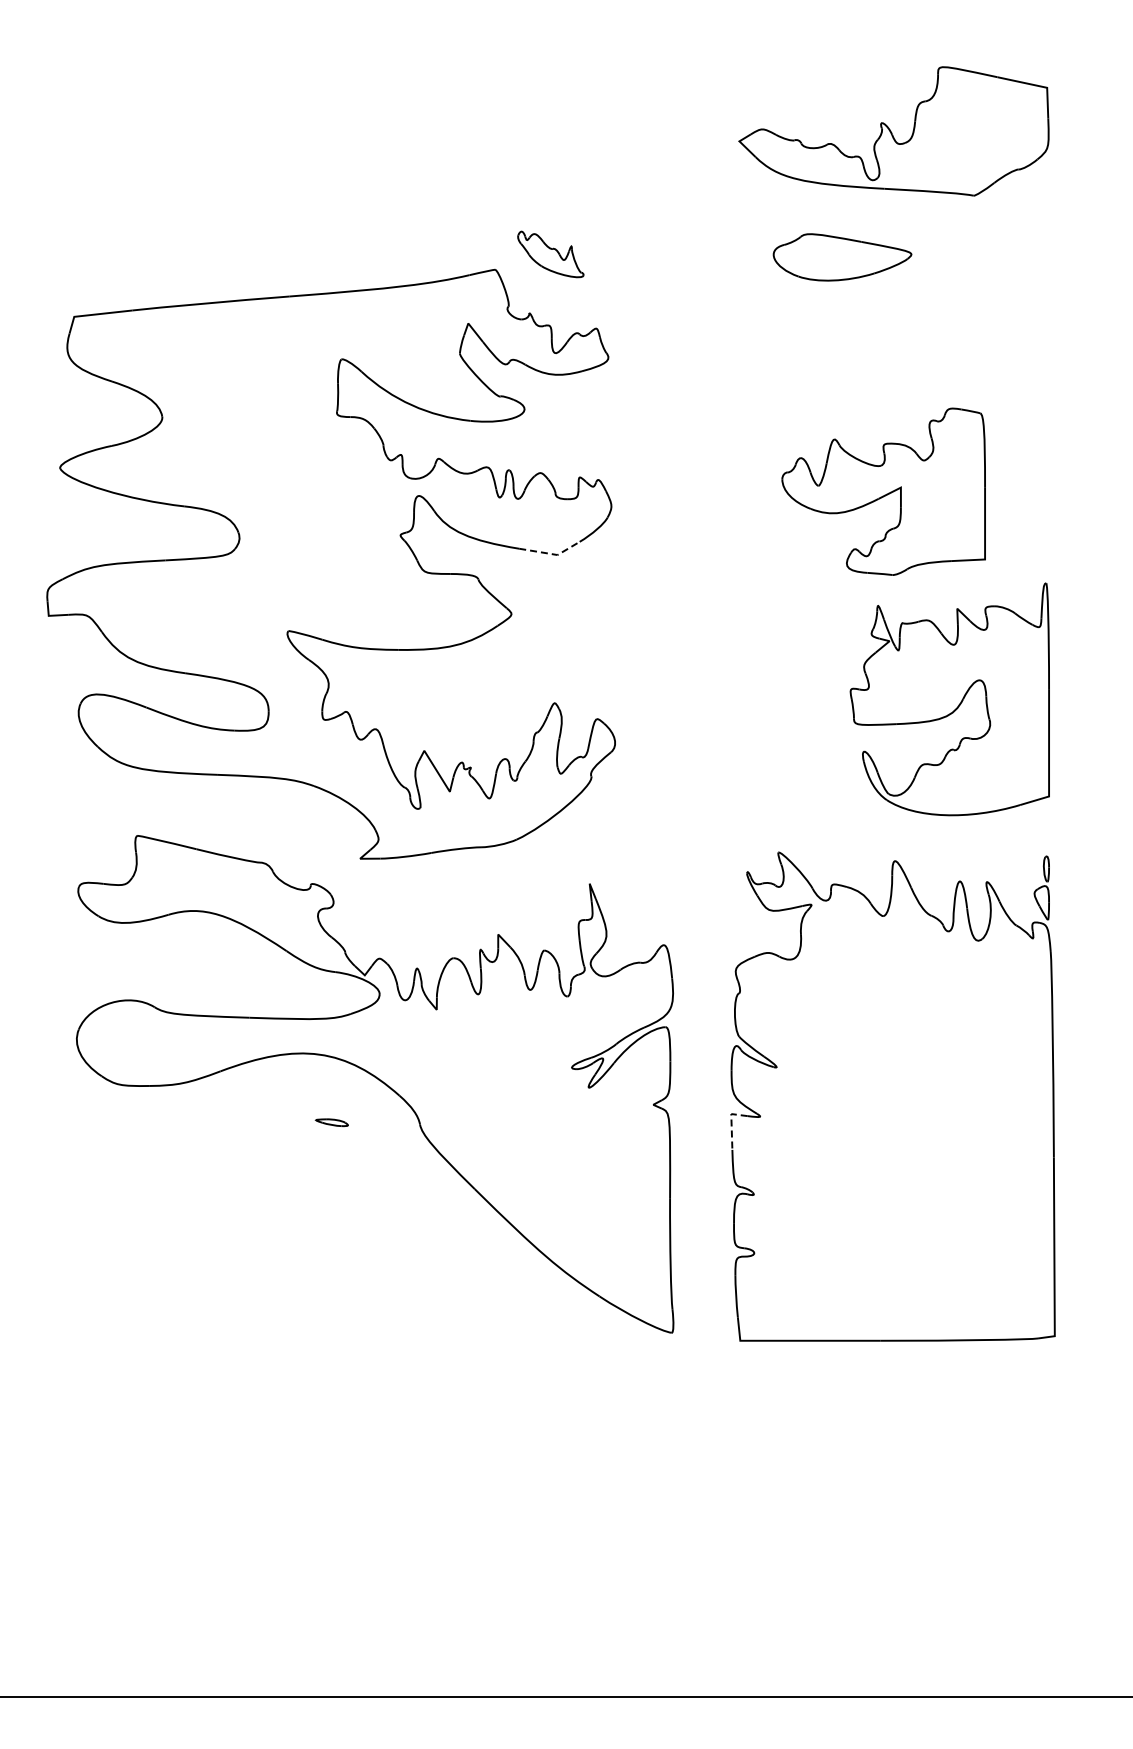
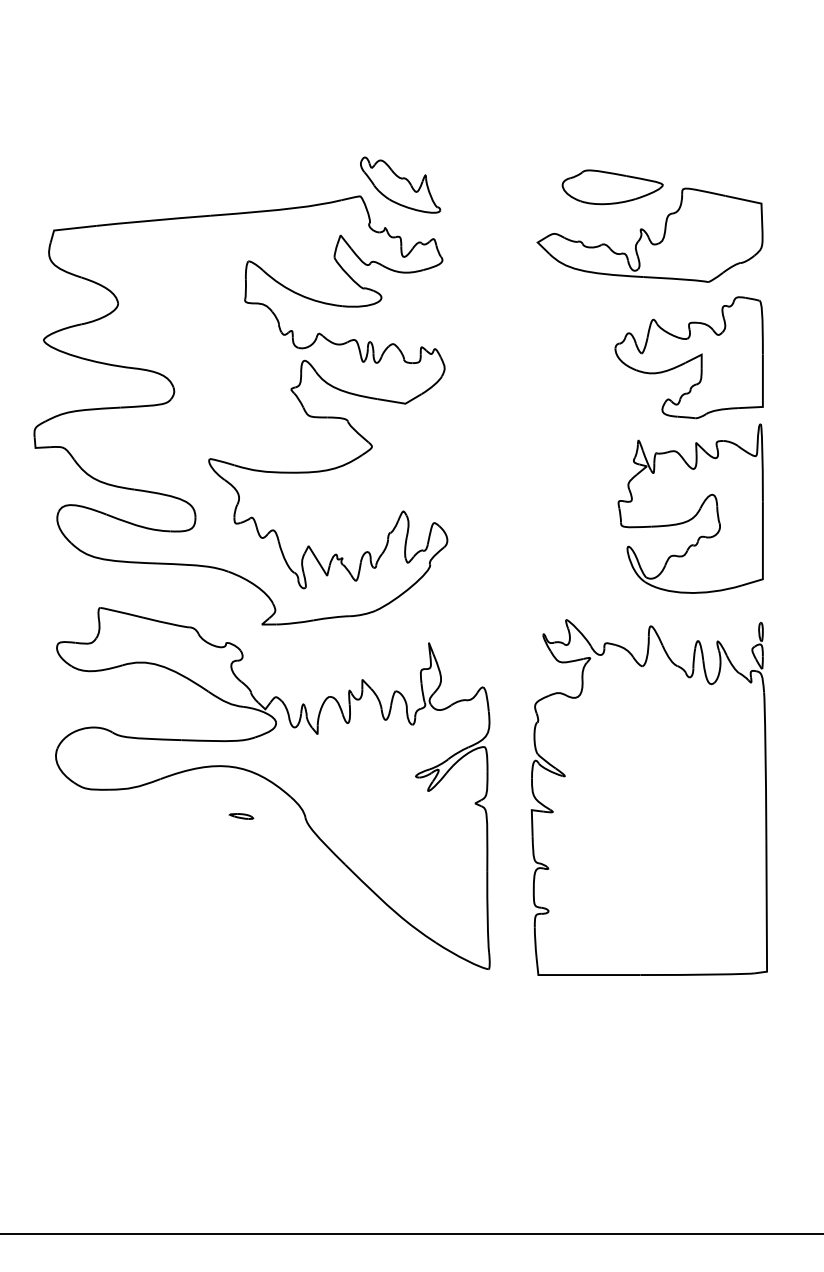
part: (893, 131) -> (649, 235), moved
part: (550, 254) -> (400, 185), size x1.67
part: (883, 491) -> (689, 357), moved
line: (551, 554) -> (401, 403), dashed -> solid
line: (731, 1123) -> (531, 817), dashed -> solid

